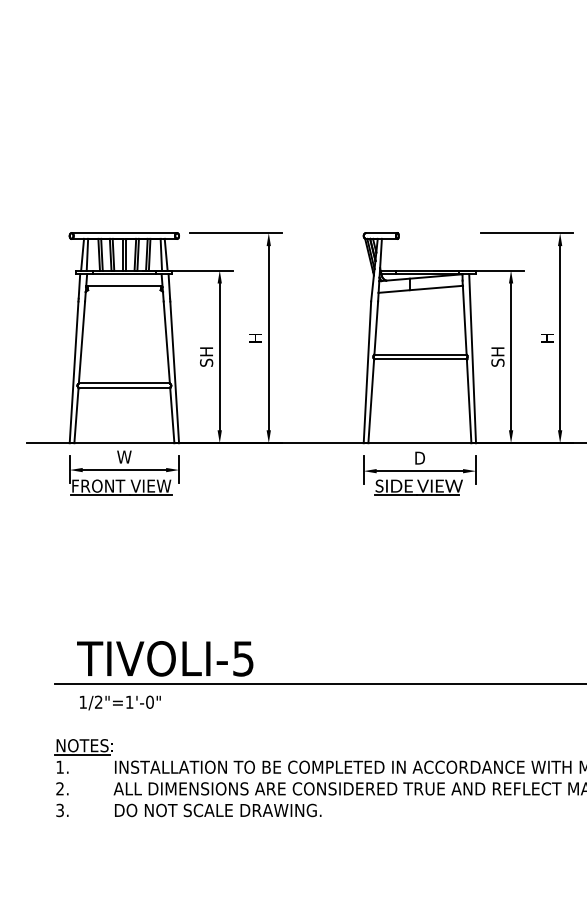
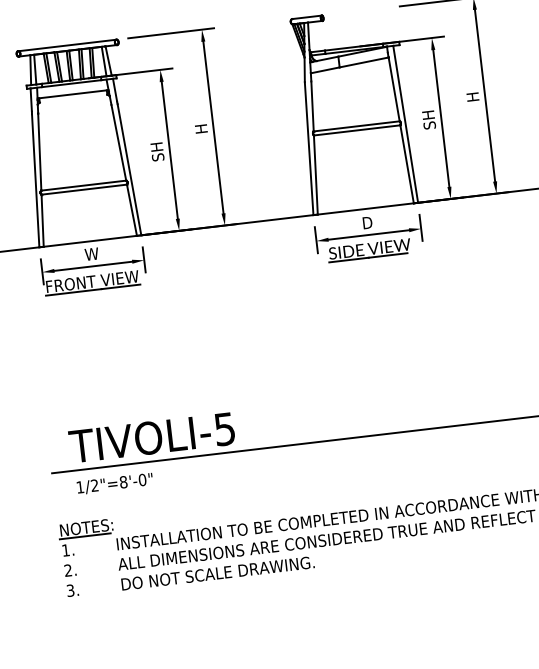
text: (129, 701) -> (123, 481), 1/2"=1'-0" -> 1/2"=8'-0"

